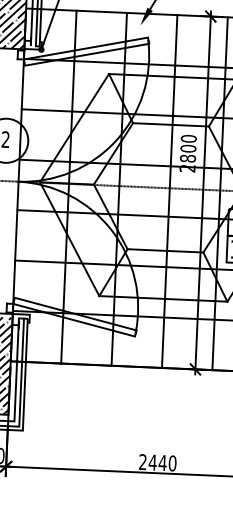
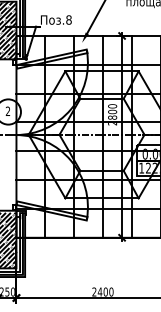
text: (162, 462) -> (105, 291), 2440 -> 2400

